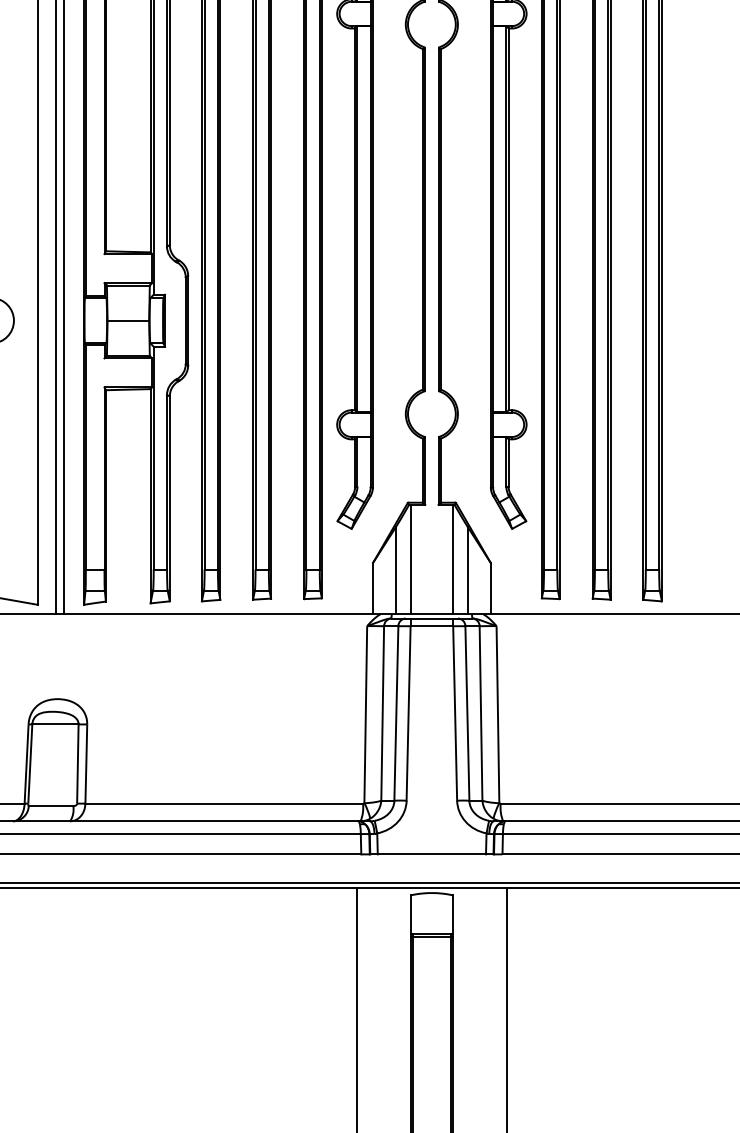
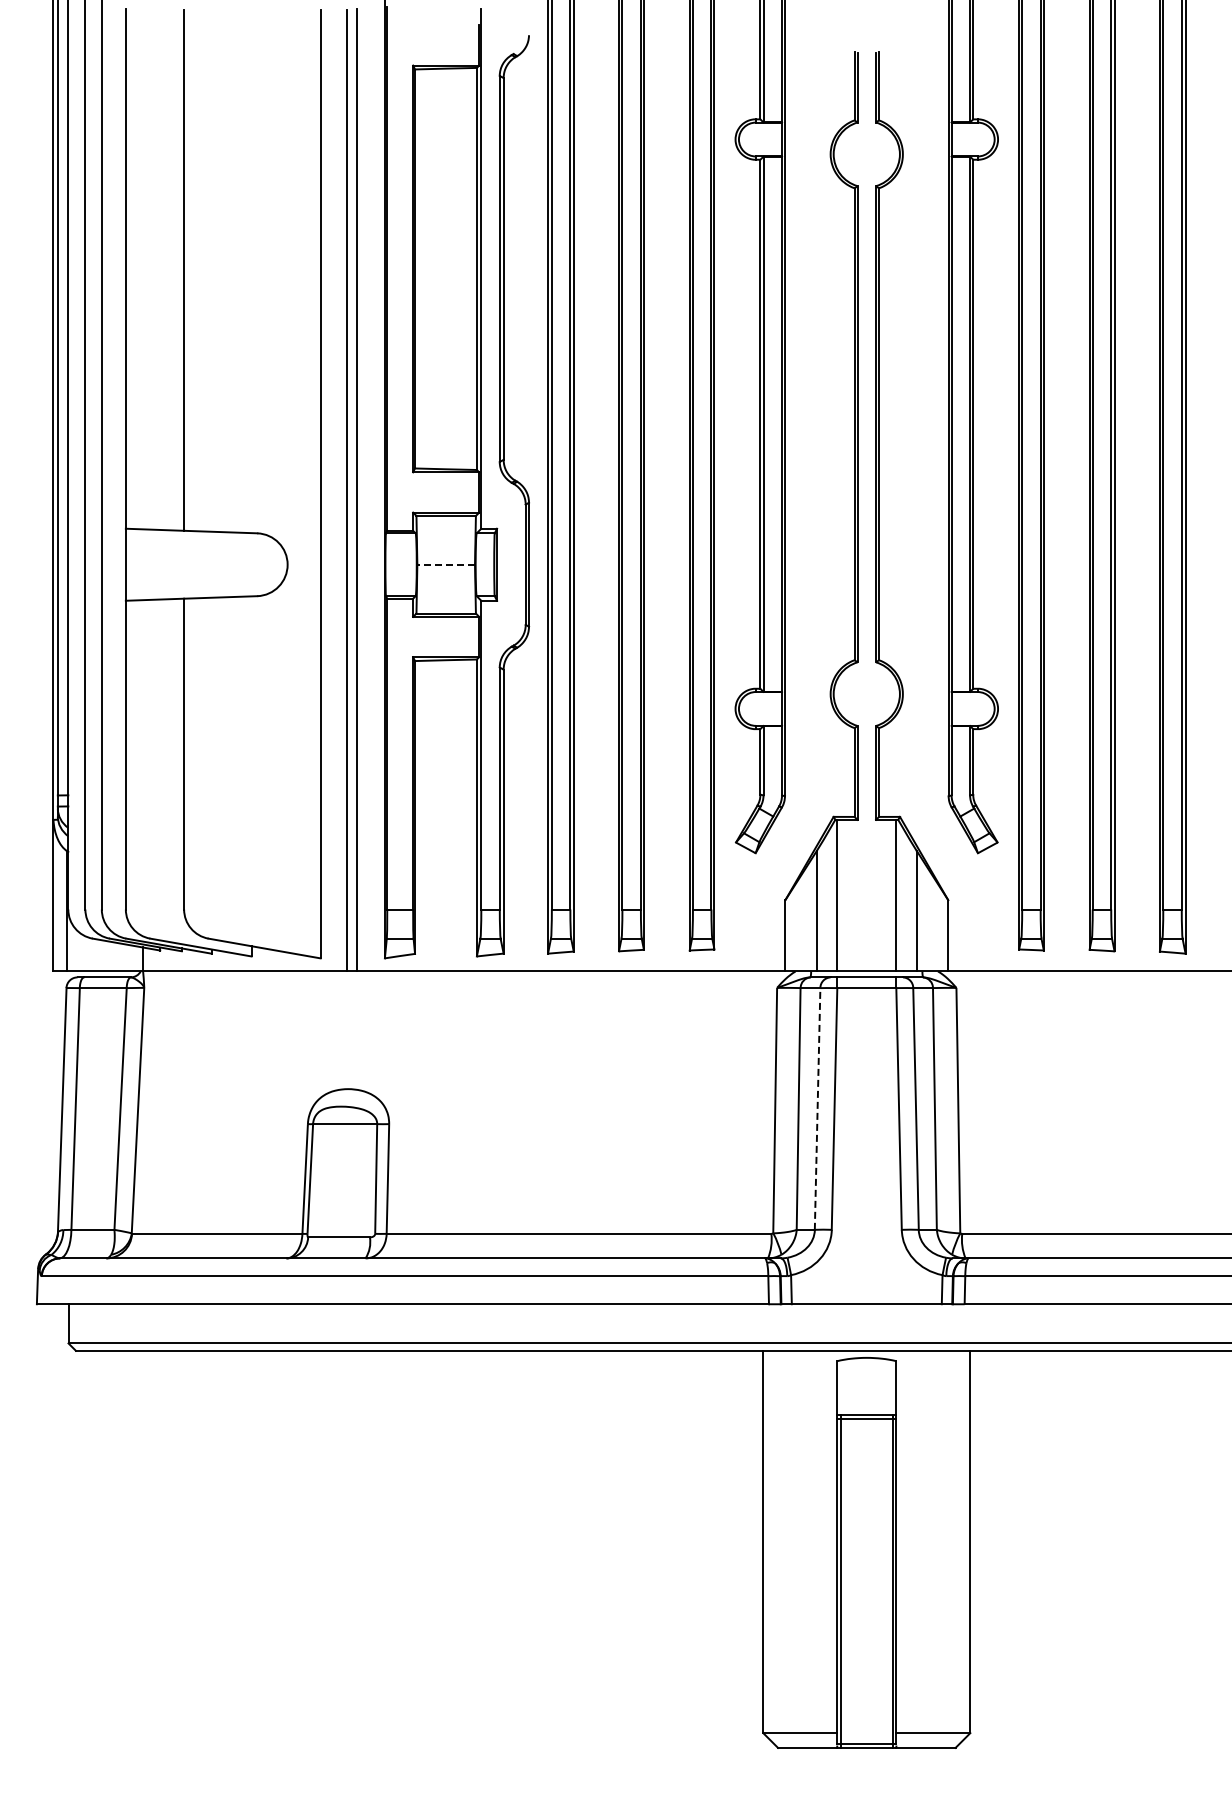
line: (128, 320) -> (446, 564), solid -> dashed
line: (396, 713) -> (817, 1108), solid -> dashed

